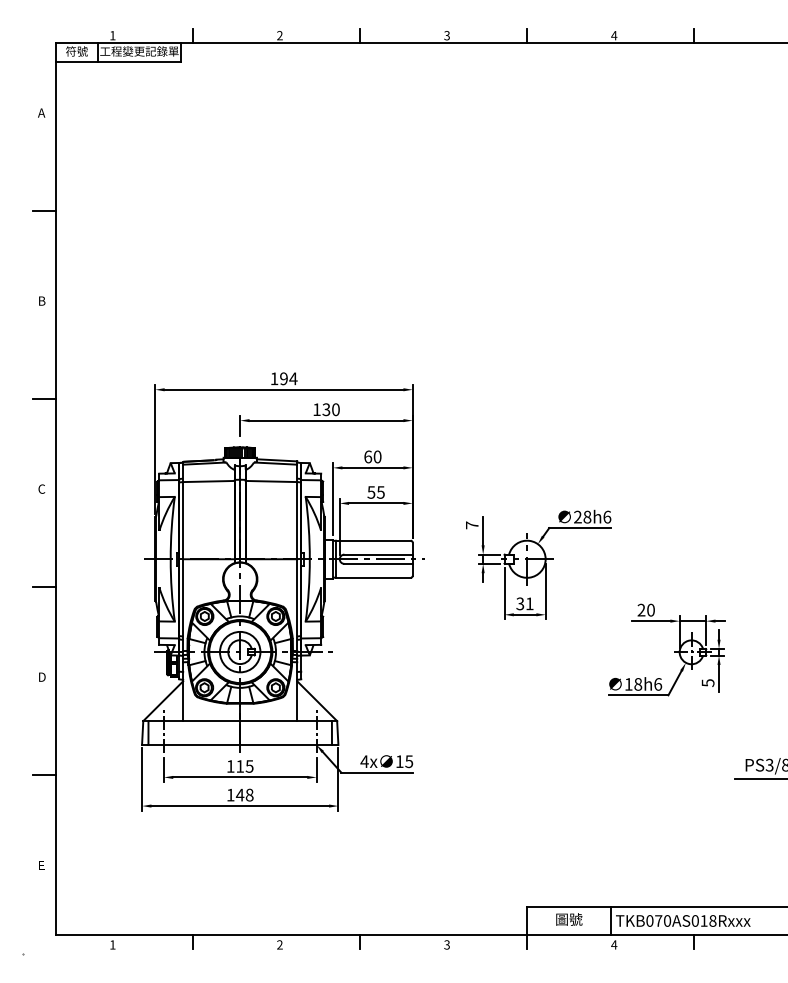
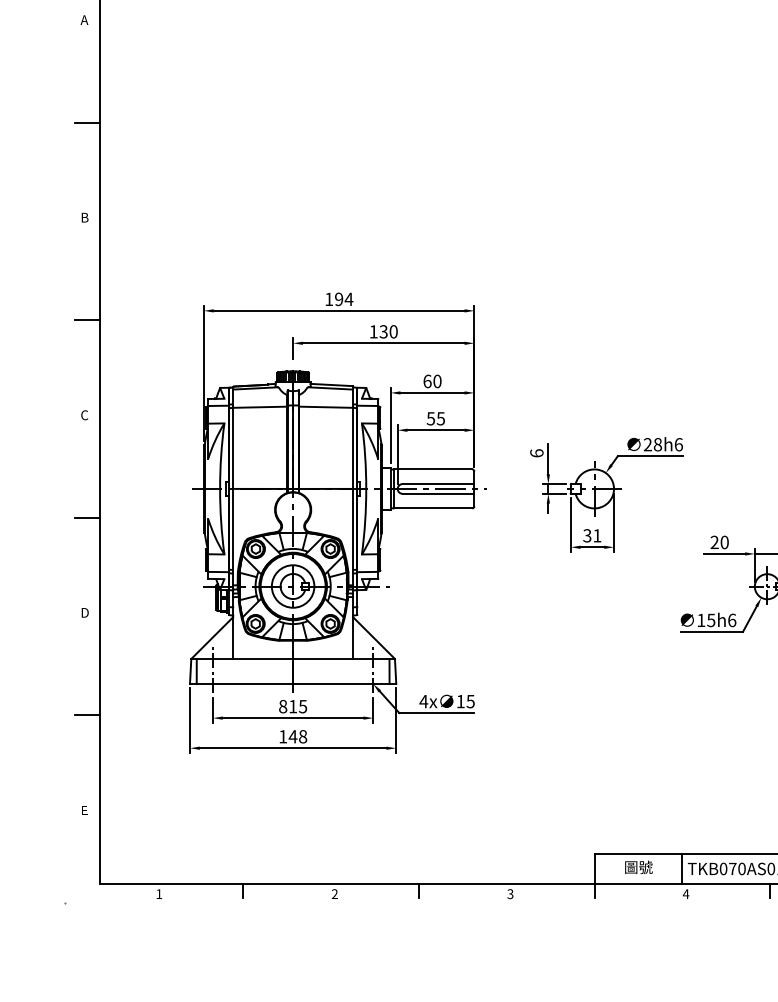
text: (471, 525) -> (536, 453), 7 -> 6
text: (638, 684) -> (711, 620), 18h6 -> 15h6
text: (230, 766) -> (282, 706), 115 -> 815

